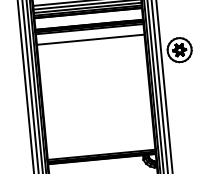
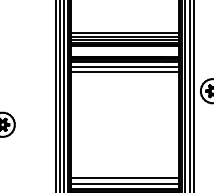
line: (89, 33) -> (124, 66), added
line: (100, 143) -> (124, 177), added
line: (100, 149) -> (124, 183), added

